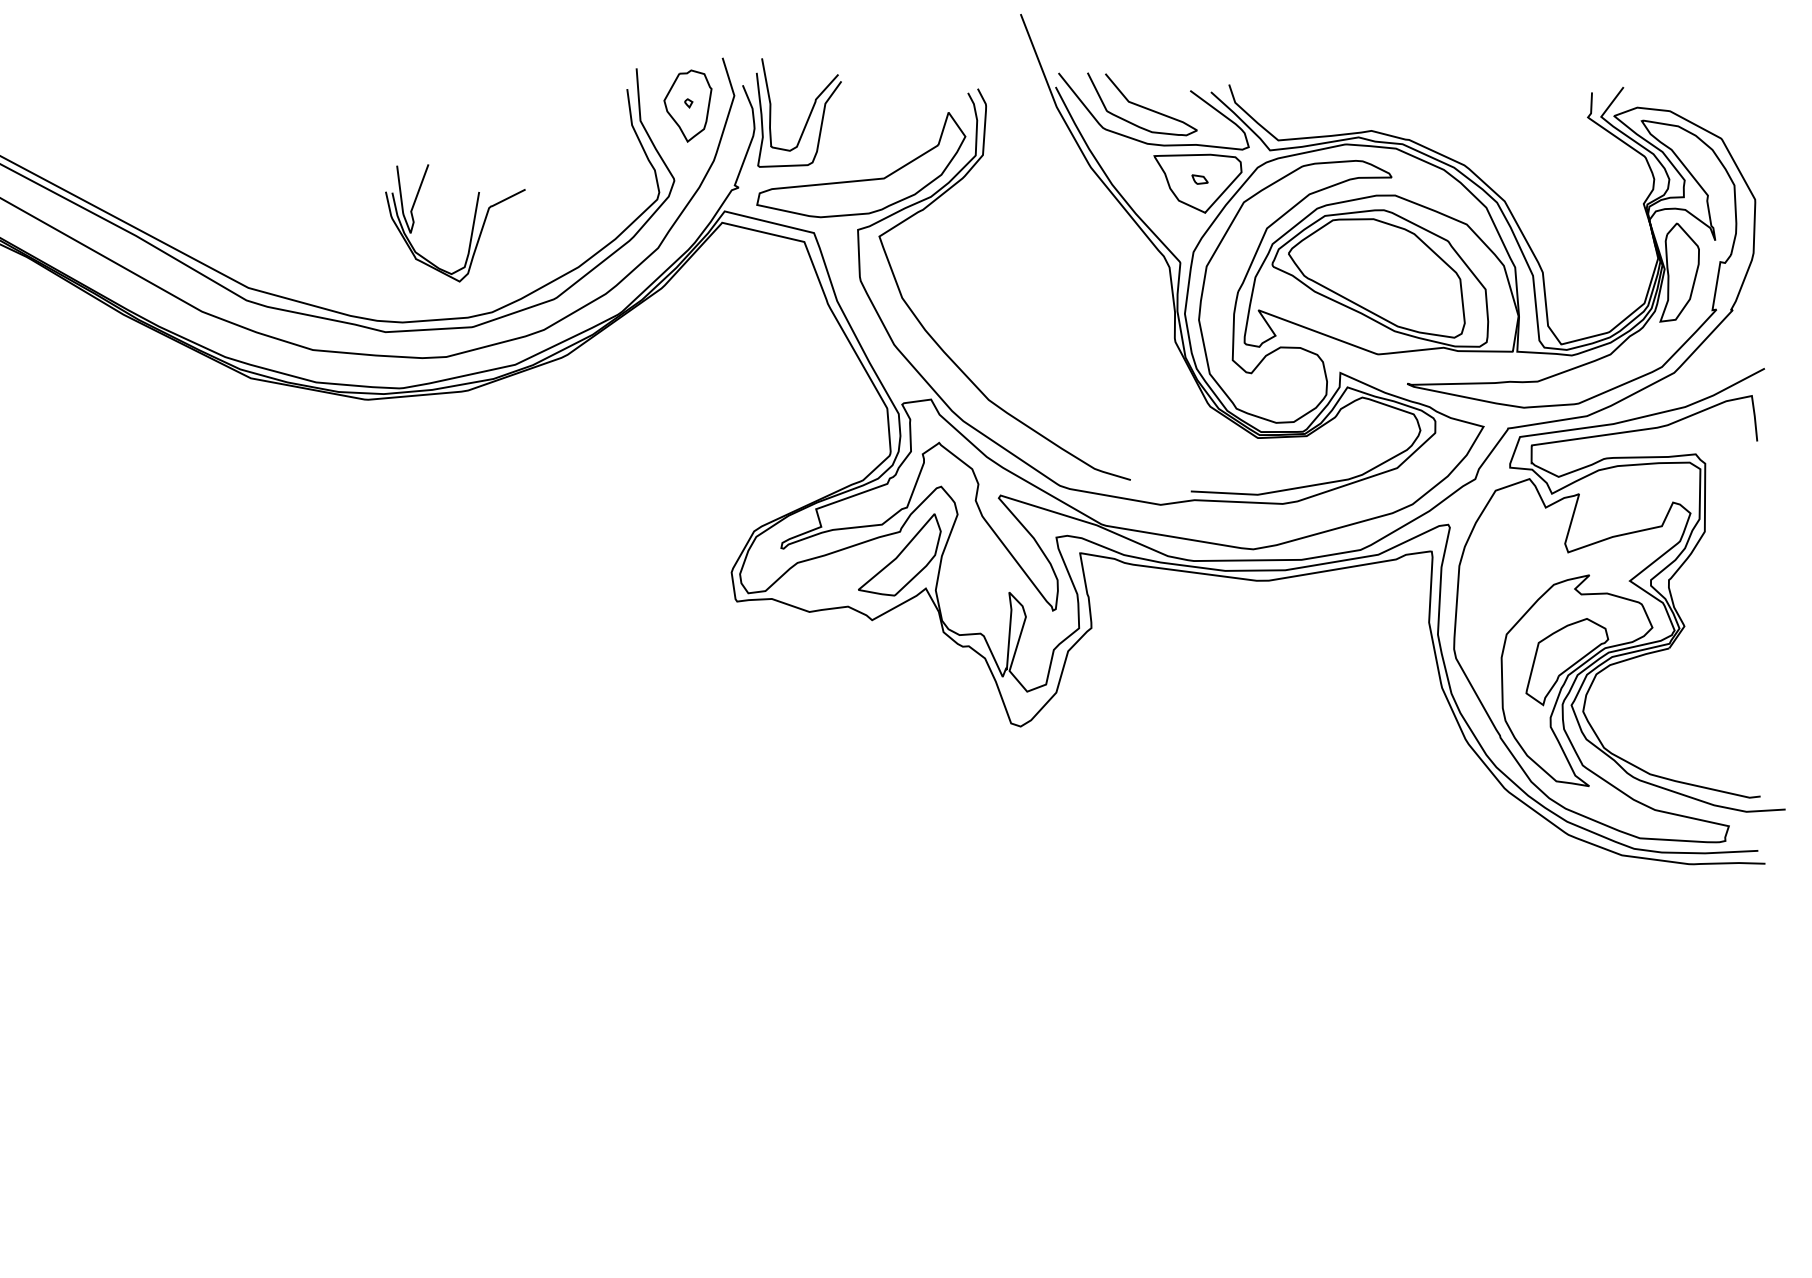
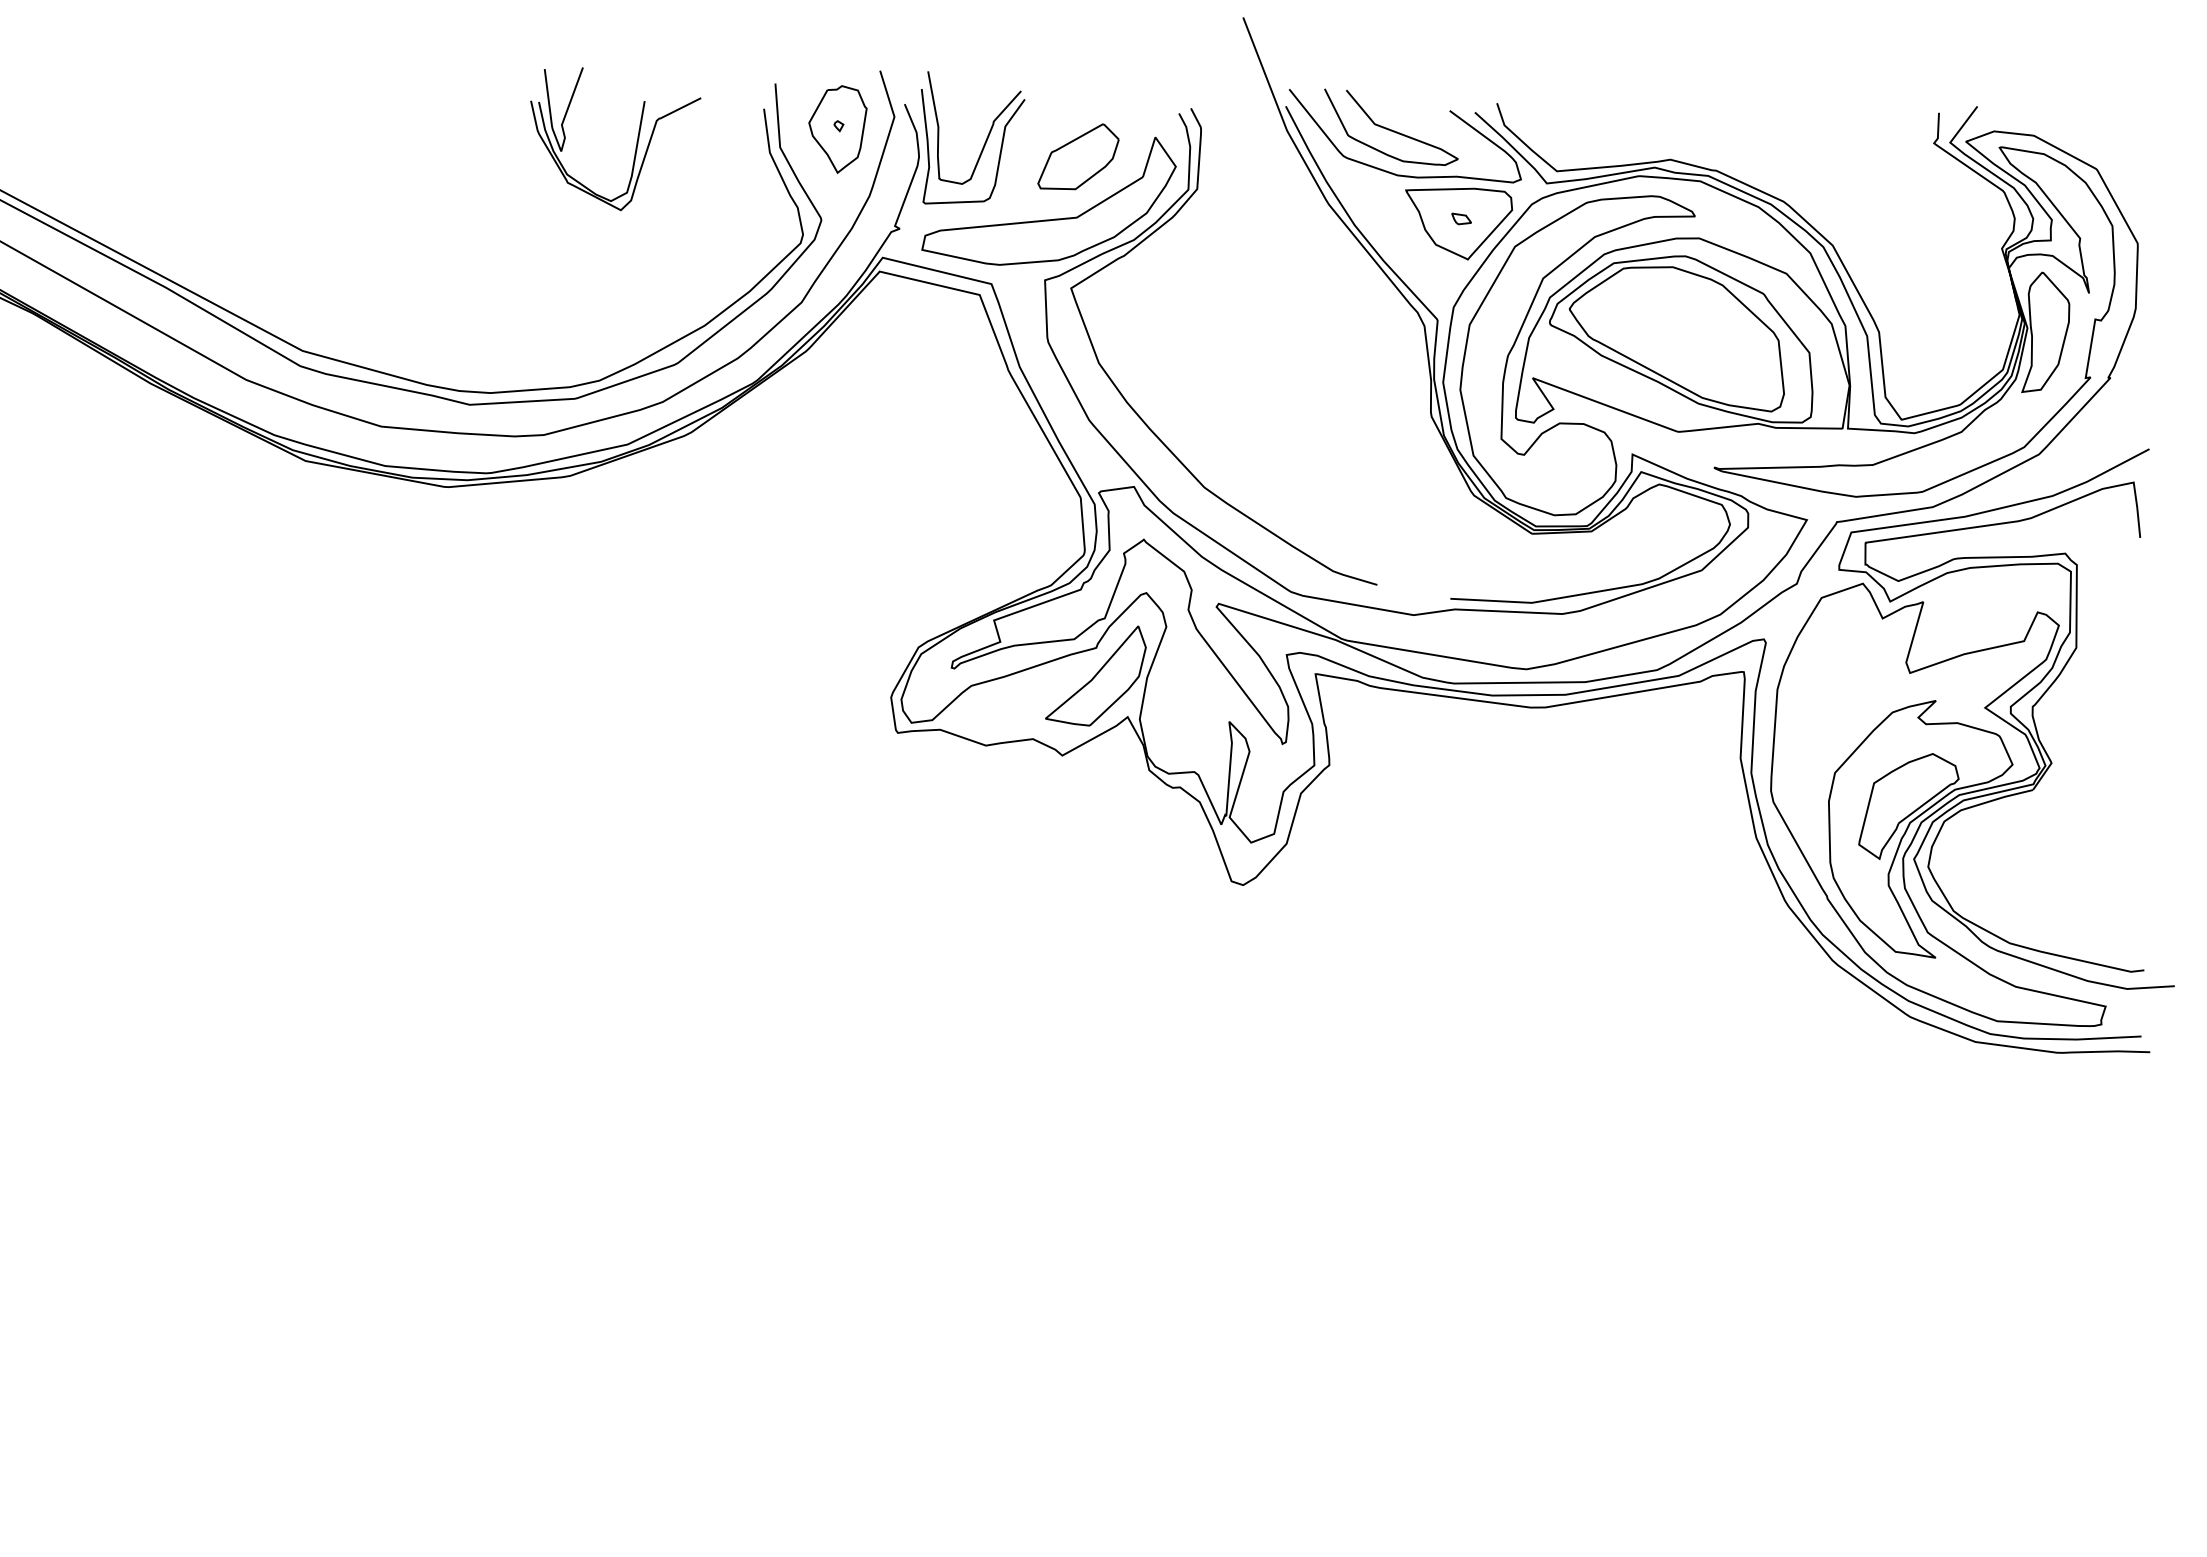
part: (885, 128) -> (1078, 156), added
part: (472, 225) -> (636, 141), moved

